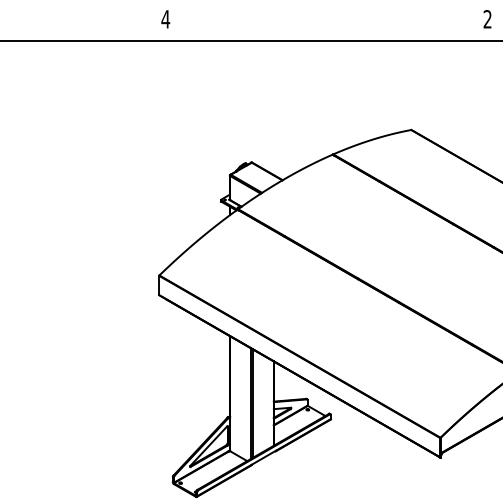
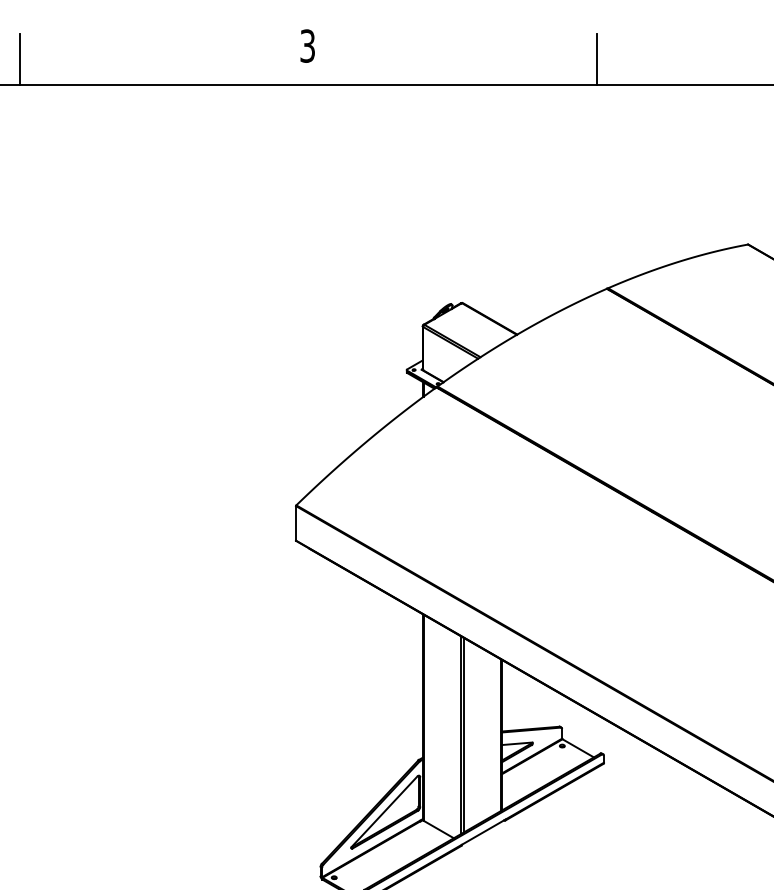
text: (165, 19) -> (307, 46), 4 -> 3
line: (5, 26) -> (20, 58), added
line: (326, 26) -> (595, 58), added

